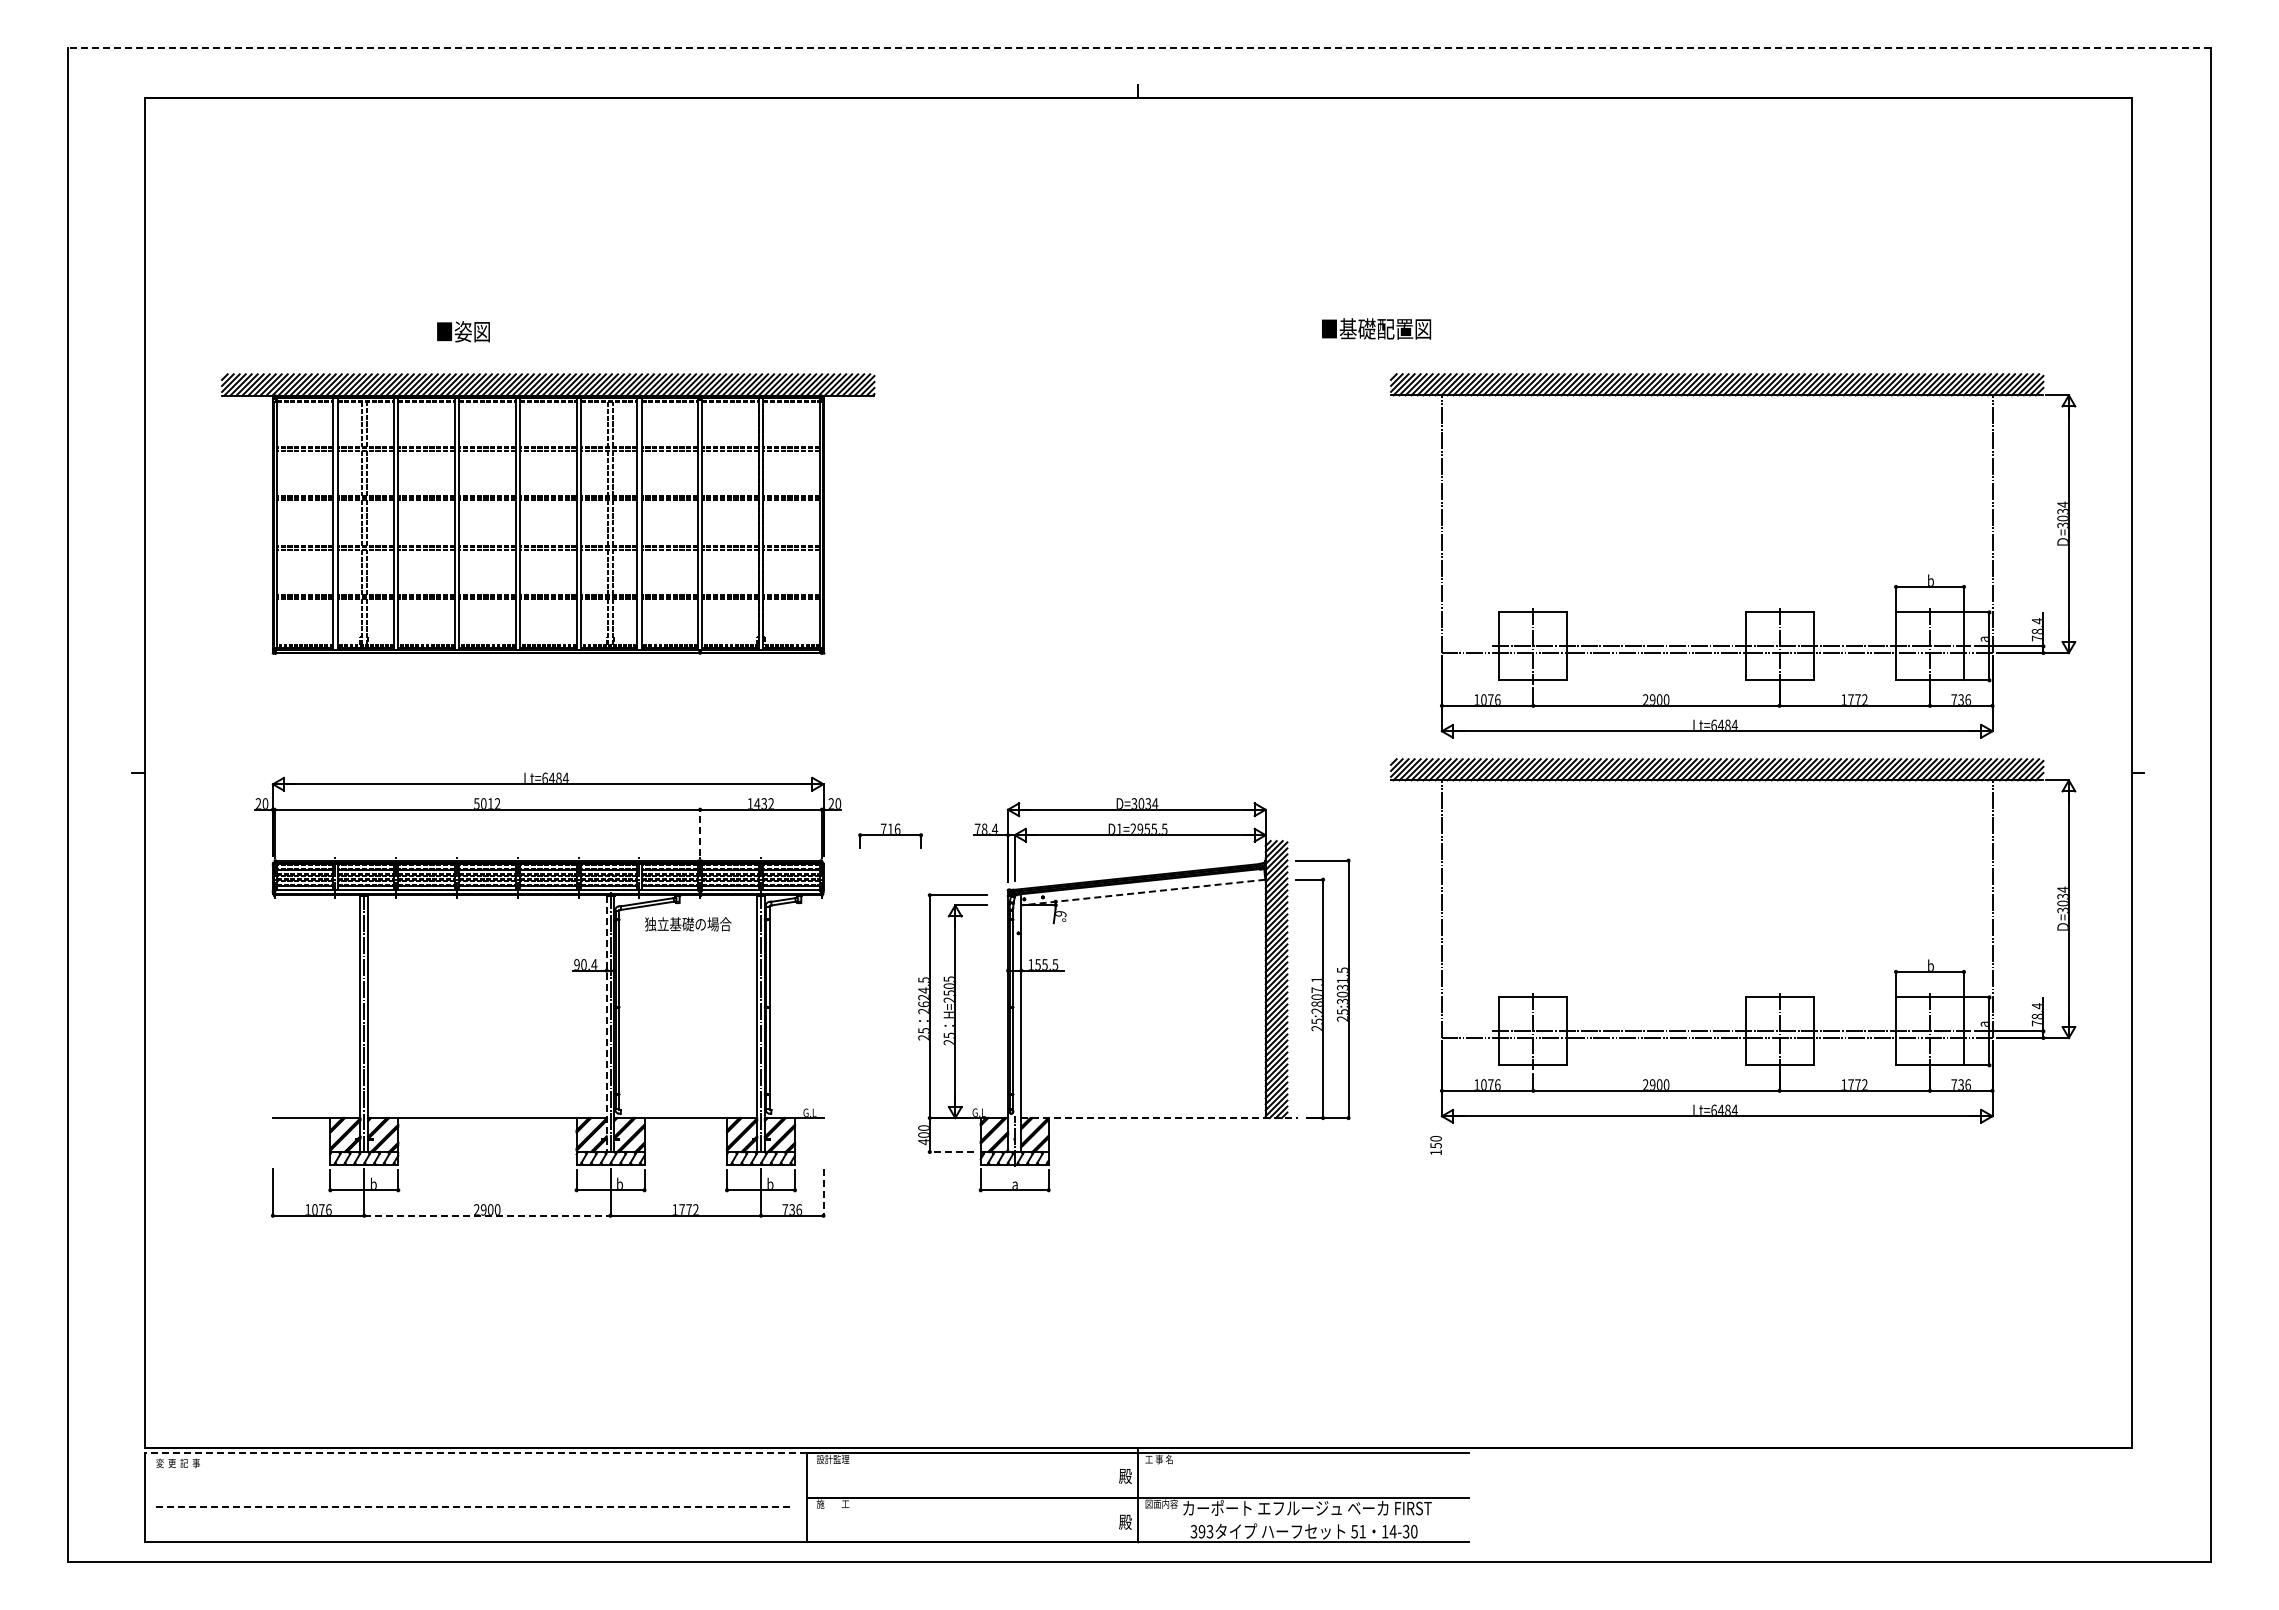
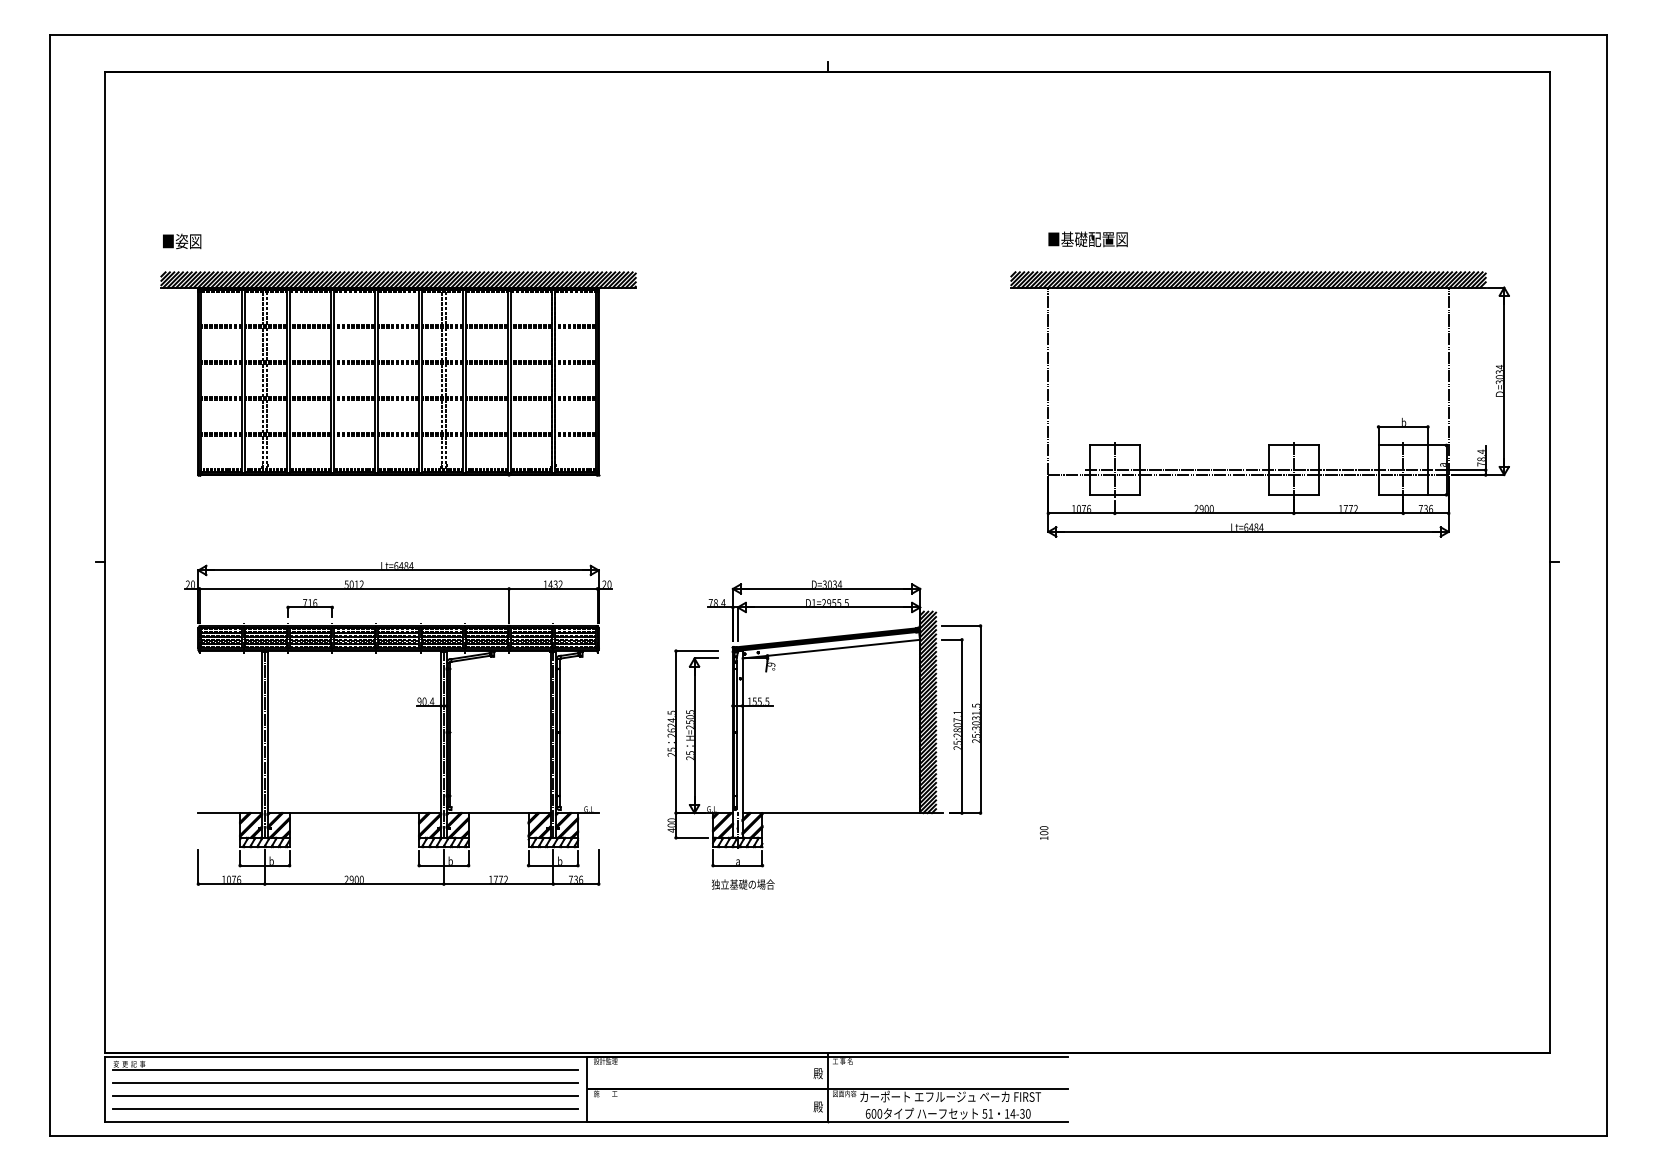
line: (1139, 48) -> (828, 35), dashed -> solid
text: (1376, 328) -> (1088, 239), moved
text: (463, 331) -> (182, 241), moved
line: (700, 832) -> (509, 605), dashed -> solid
part: (890, 835) -> (310, 607), moved
line: (1143, 892) -> (831, 649), dashed -> solid
text: (688, 924) -> (743, 884), moved
part: (1745, 996) -> (1269, 724), removed
line: (606, 1024) -> (440, 745), dashed -> solid
line: (1159, 1118) -> (843, 813), dashed -> solid
text: (1435, 1145) -> (1043, 833), 150 -> 100
line: (951, 1152) -> (691, 838), dashed -> solid
line: (823, 1192) -> (598, 867), dashed -> solid
line: (487, 1215) -> (354, 883), dashed -> solid
line: (475, 1453) -> (345, 1057), dashed -> solid
line: (474, 1471) -> (344, 1070), added
line: (474, 1488) -> (344, 1082), added
line: (475, 1506) -> (345, 1095), dashed -> solid
line: (474, 1524) -> (344, 1108), added
text: (1201, 1531) -> (873, 1113), 393 -> 600

